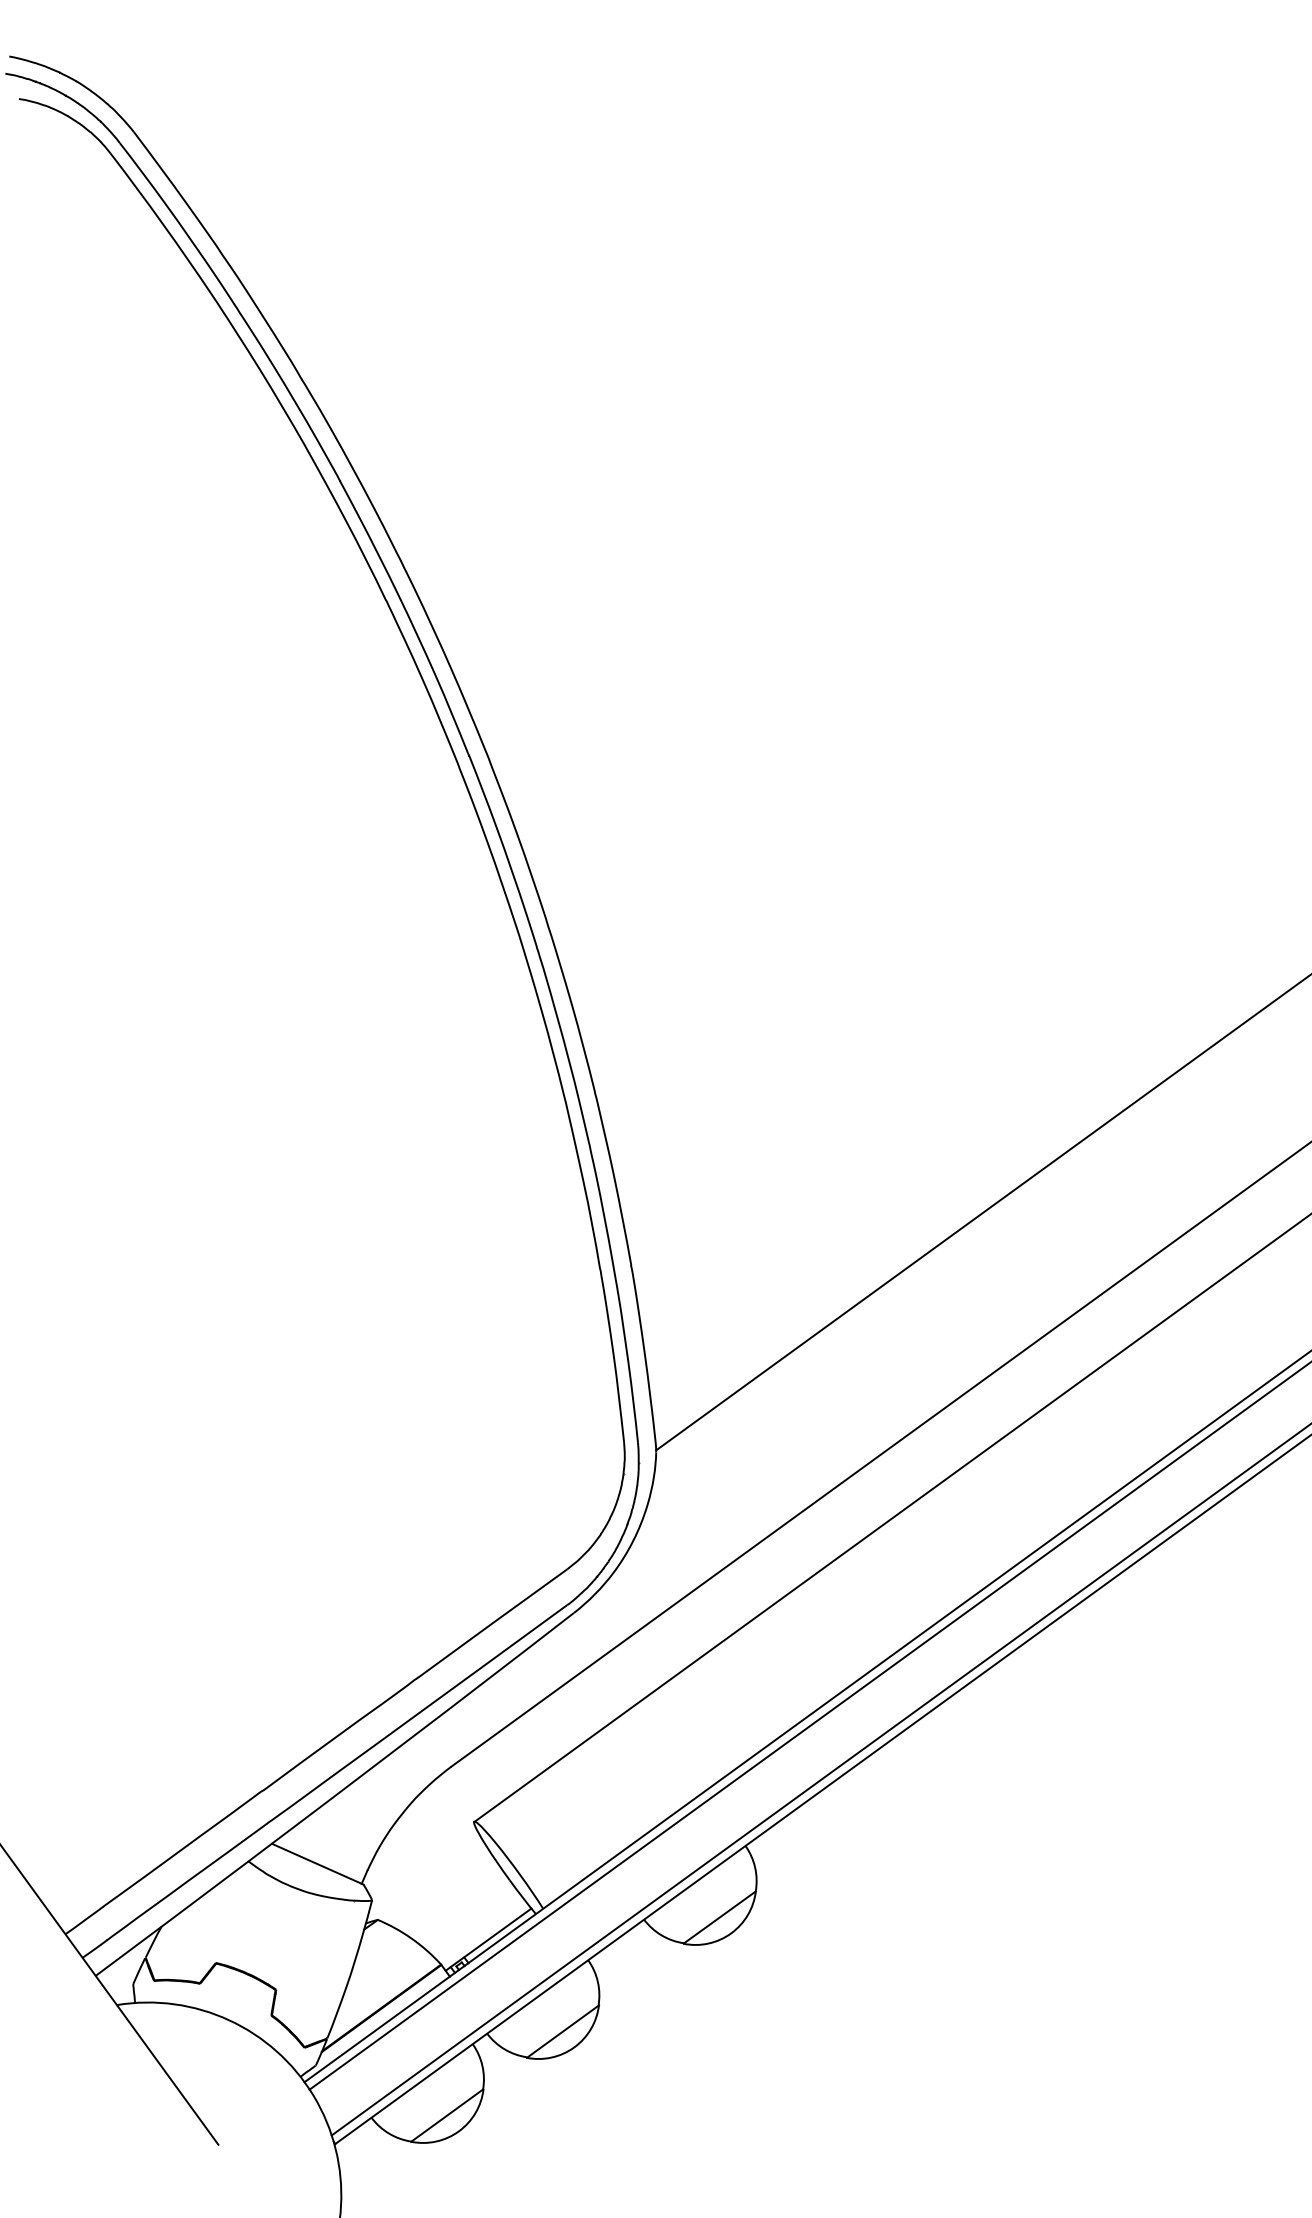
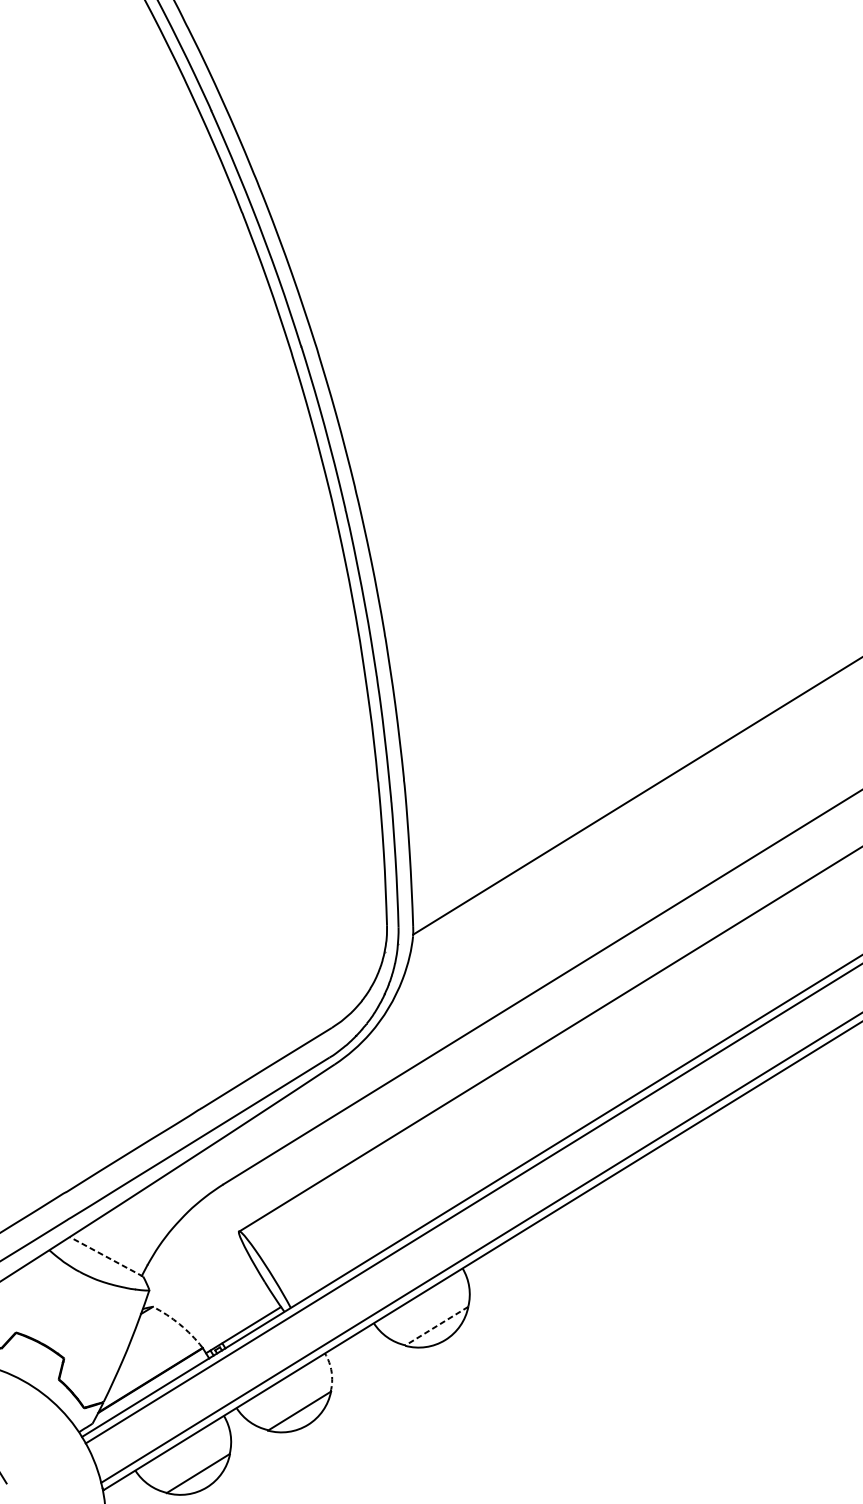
line: (317, 1864) -> (106, 1257), solid -> dashed
line: (719, 1917) -> (436, 1326), solid -> dashed
arc: (411, 1938) -> (179, 1324), solid -> dashed
arc: (597, 1981) -> (331, 1371), solid -> dashed

